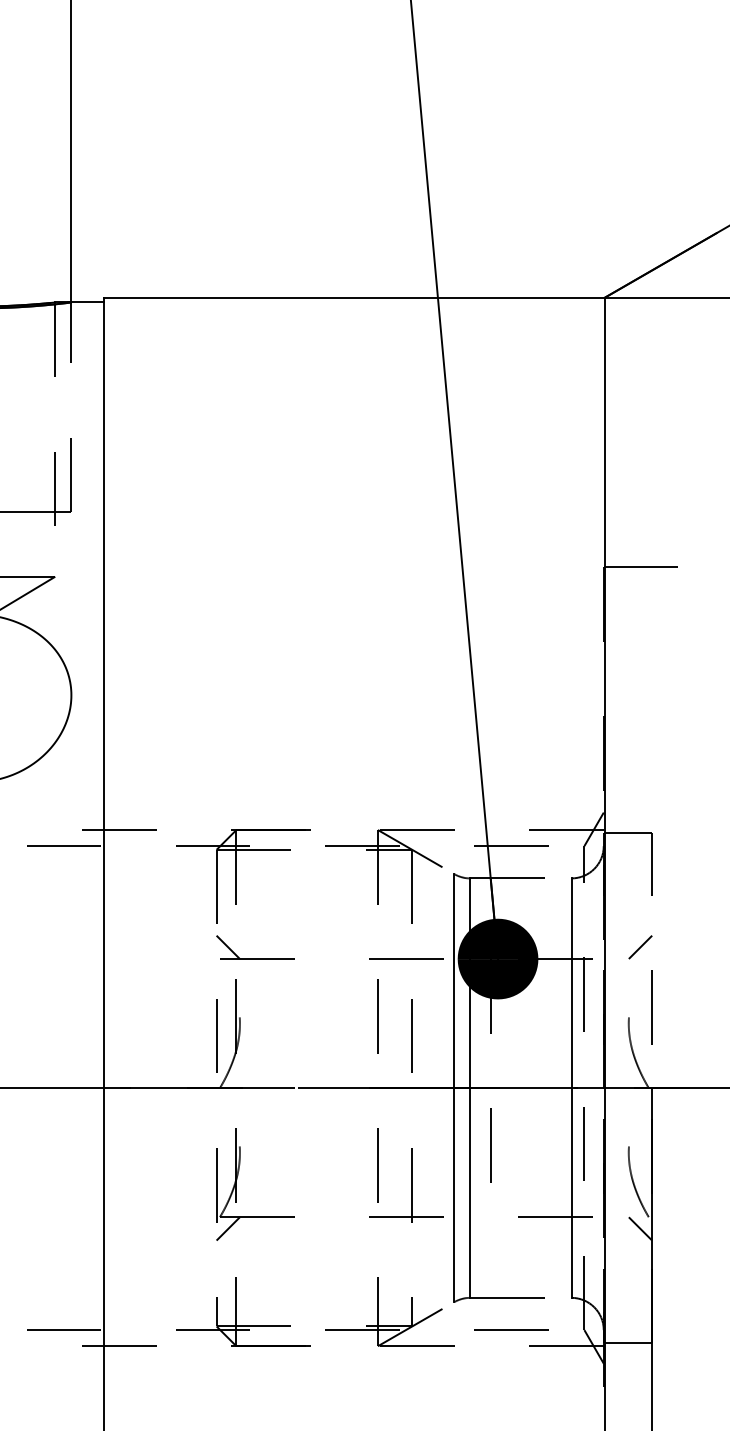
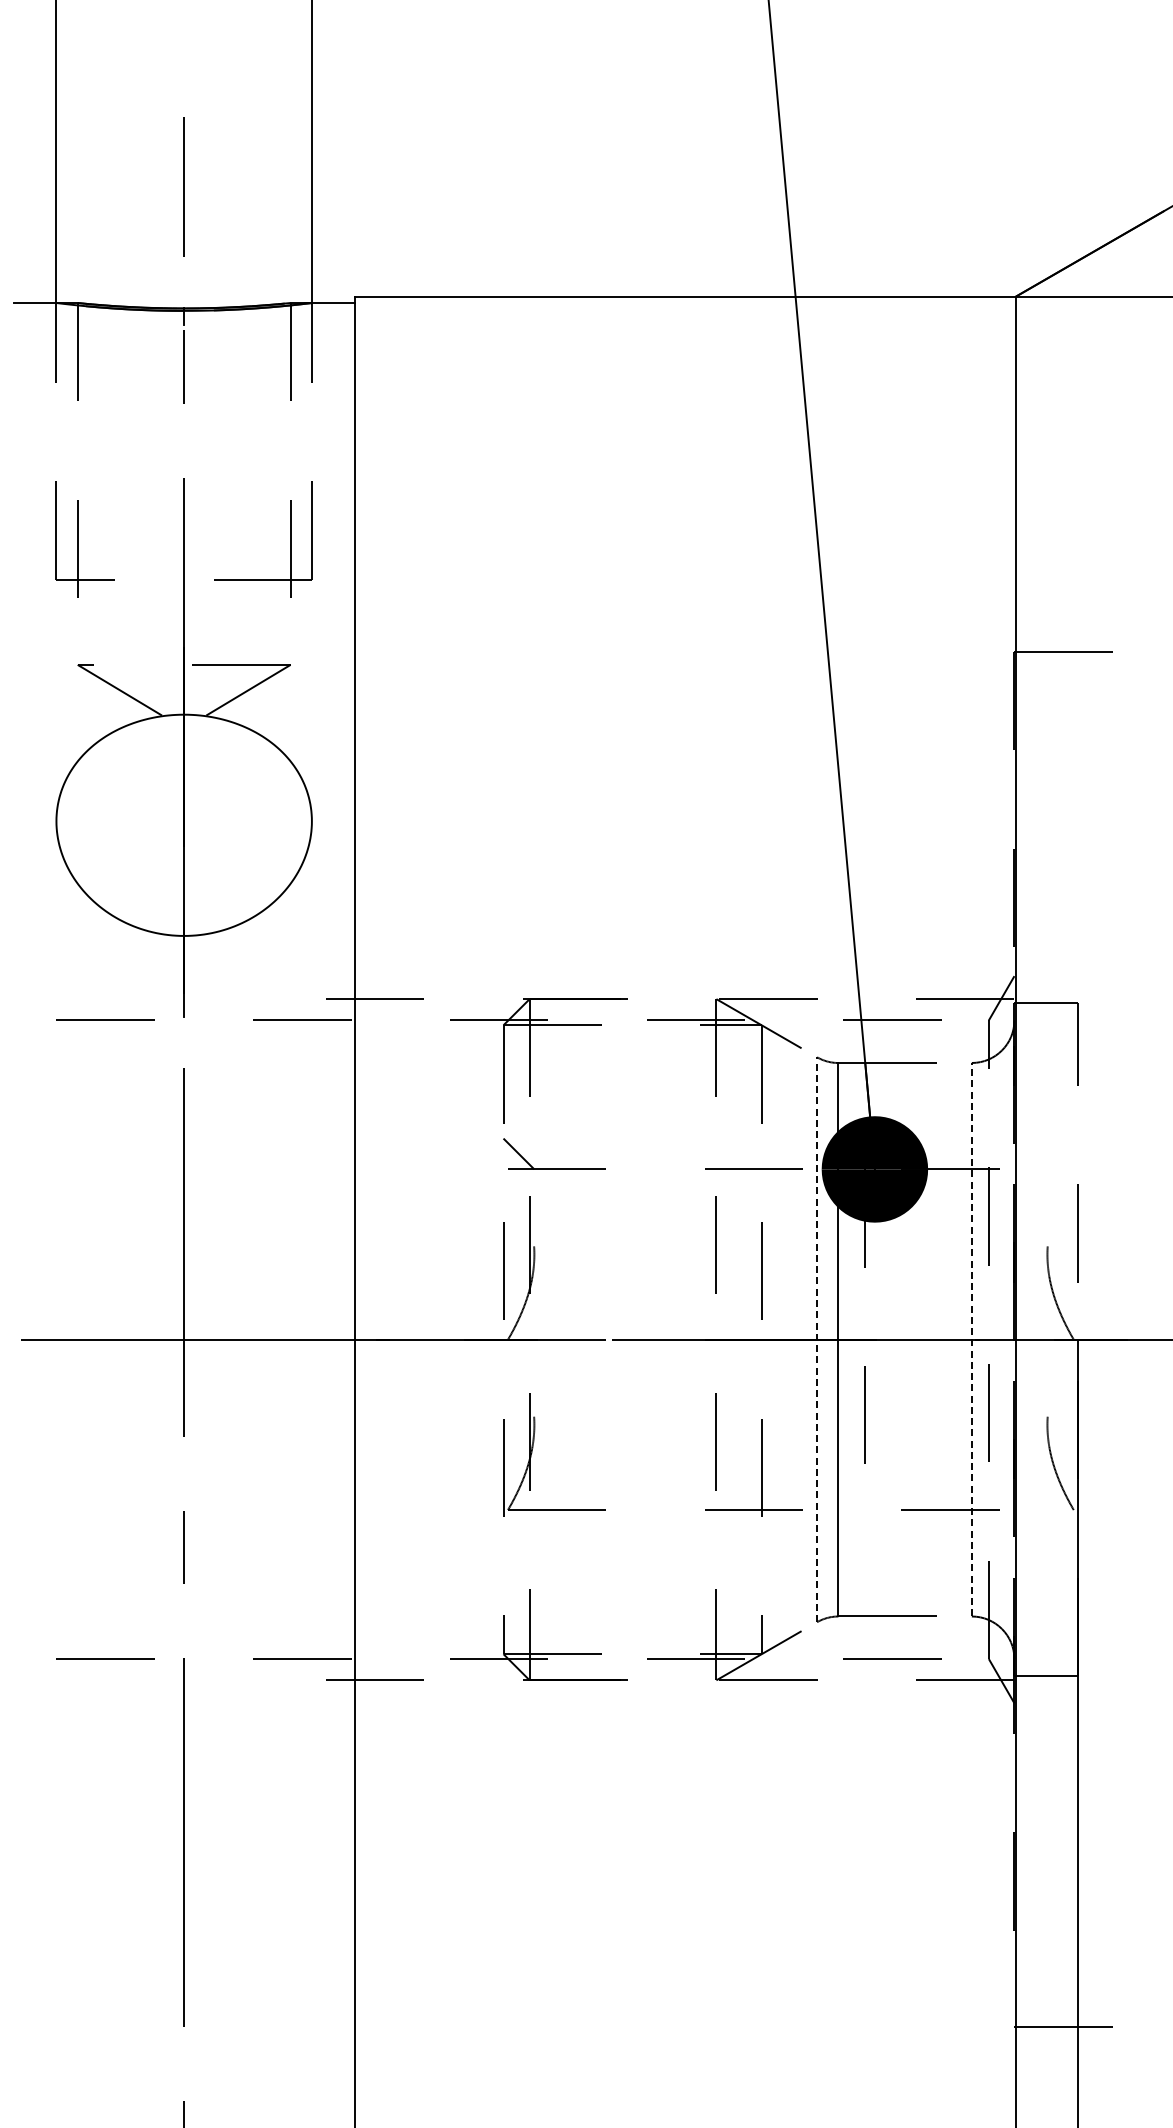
line: (640, 947) -> (1062, 1153), removed
line: (454, 1087) -> (817, 1339), solid -> dashed
line: (571, 1087) -> (971, 1339), solid -> dashed
line: (227, 1228) -> (518, 1525), removed
line: (640, 1228) -> (1062, 1525), removed

